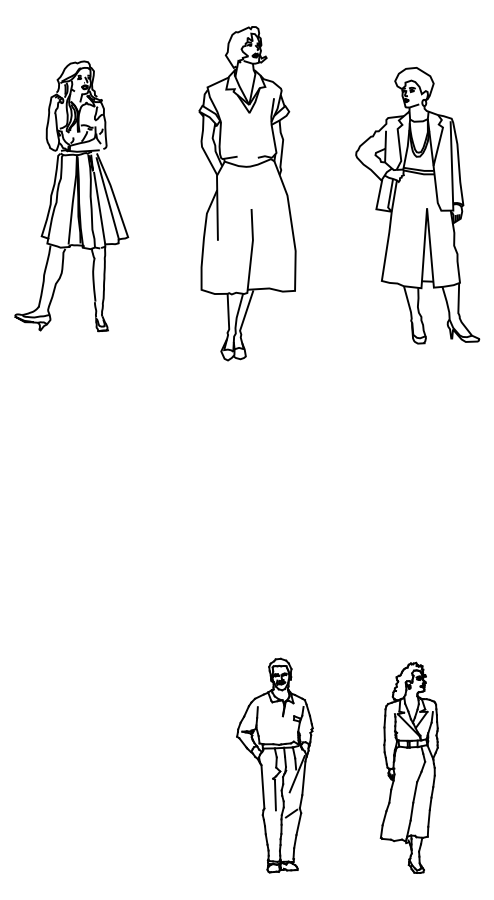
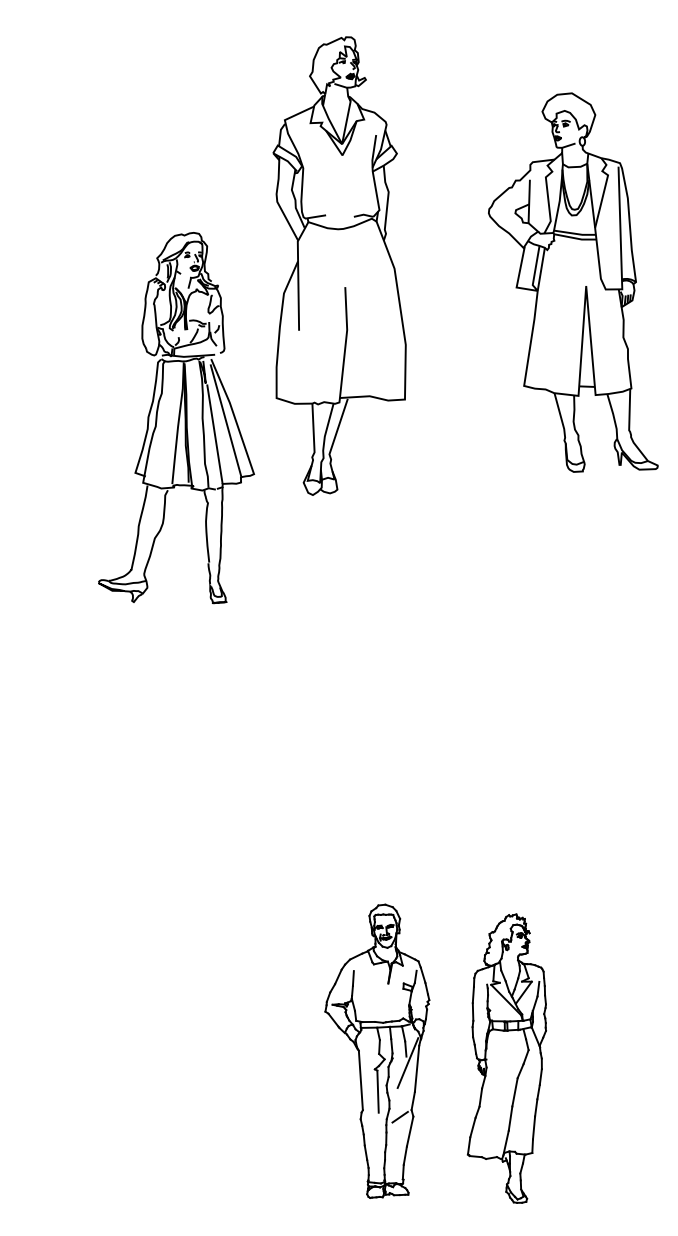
part: (71, 196) -> (176, 418), moved
part: (408, 767) -> (505, 1058), moved

